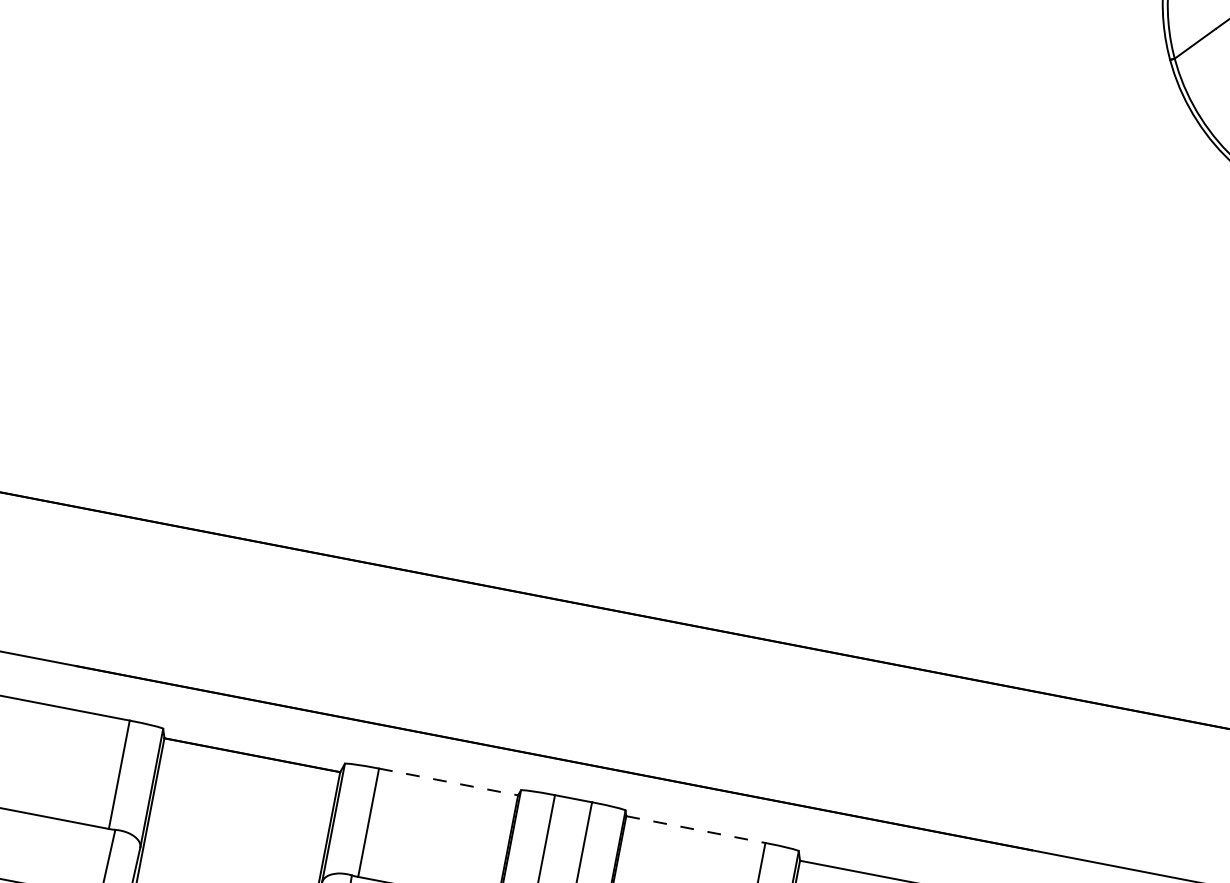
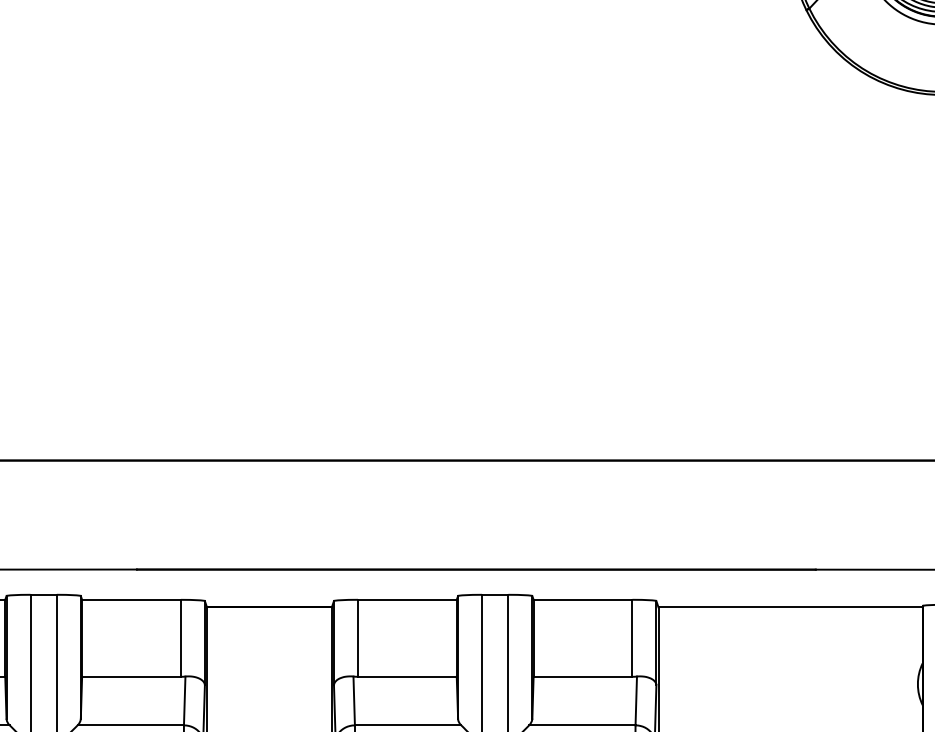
line: (448, 781) -> (407, 599), dashed -> solid
line: (696, 829) -> (583, 599), dashed -> solid

